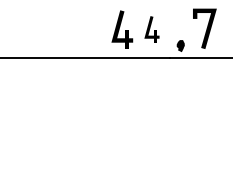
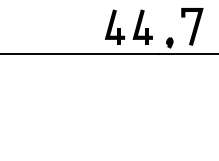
part: (151, 29) -> (142, 27), size x1.43

